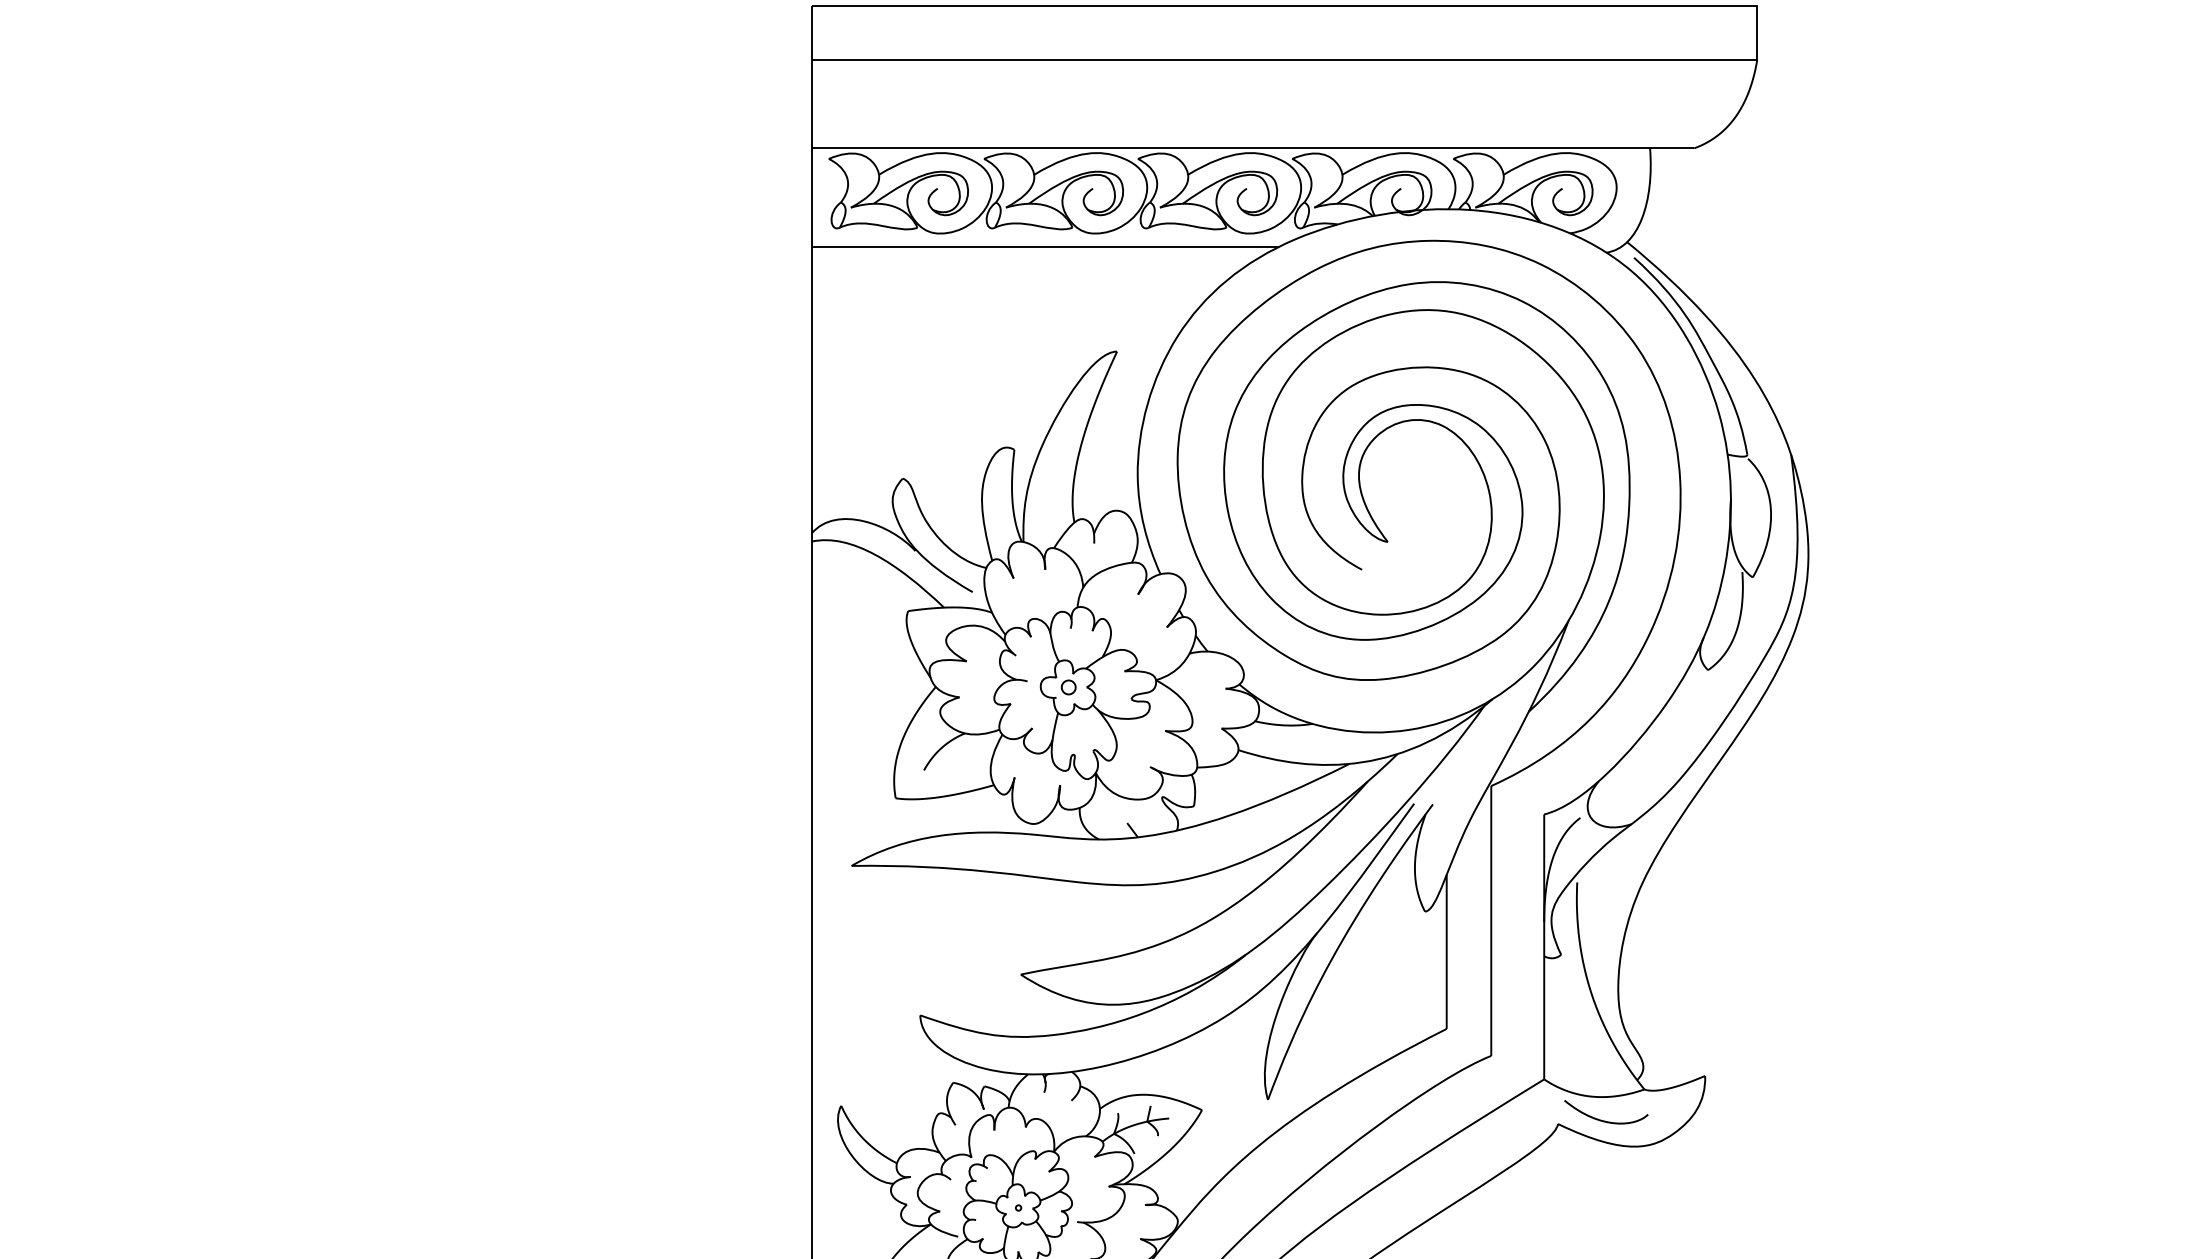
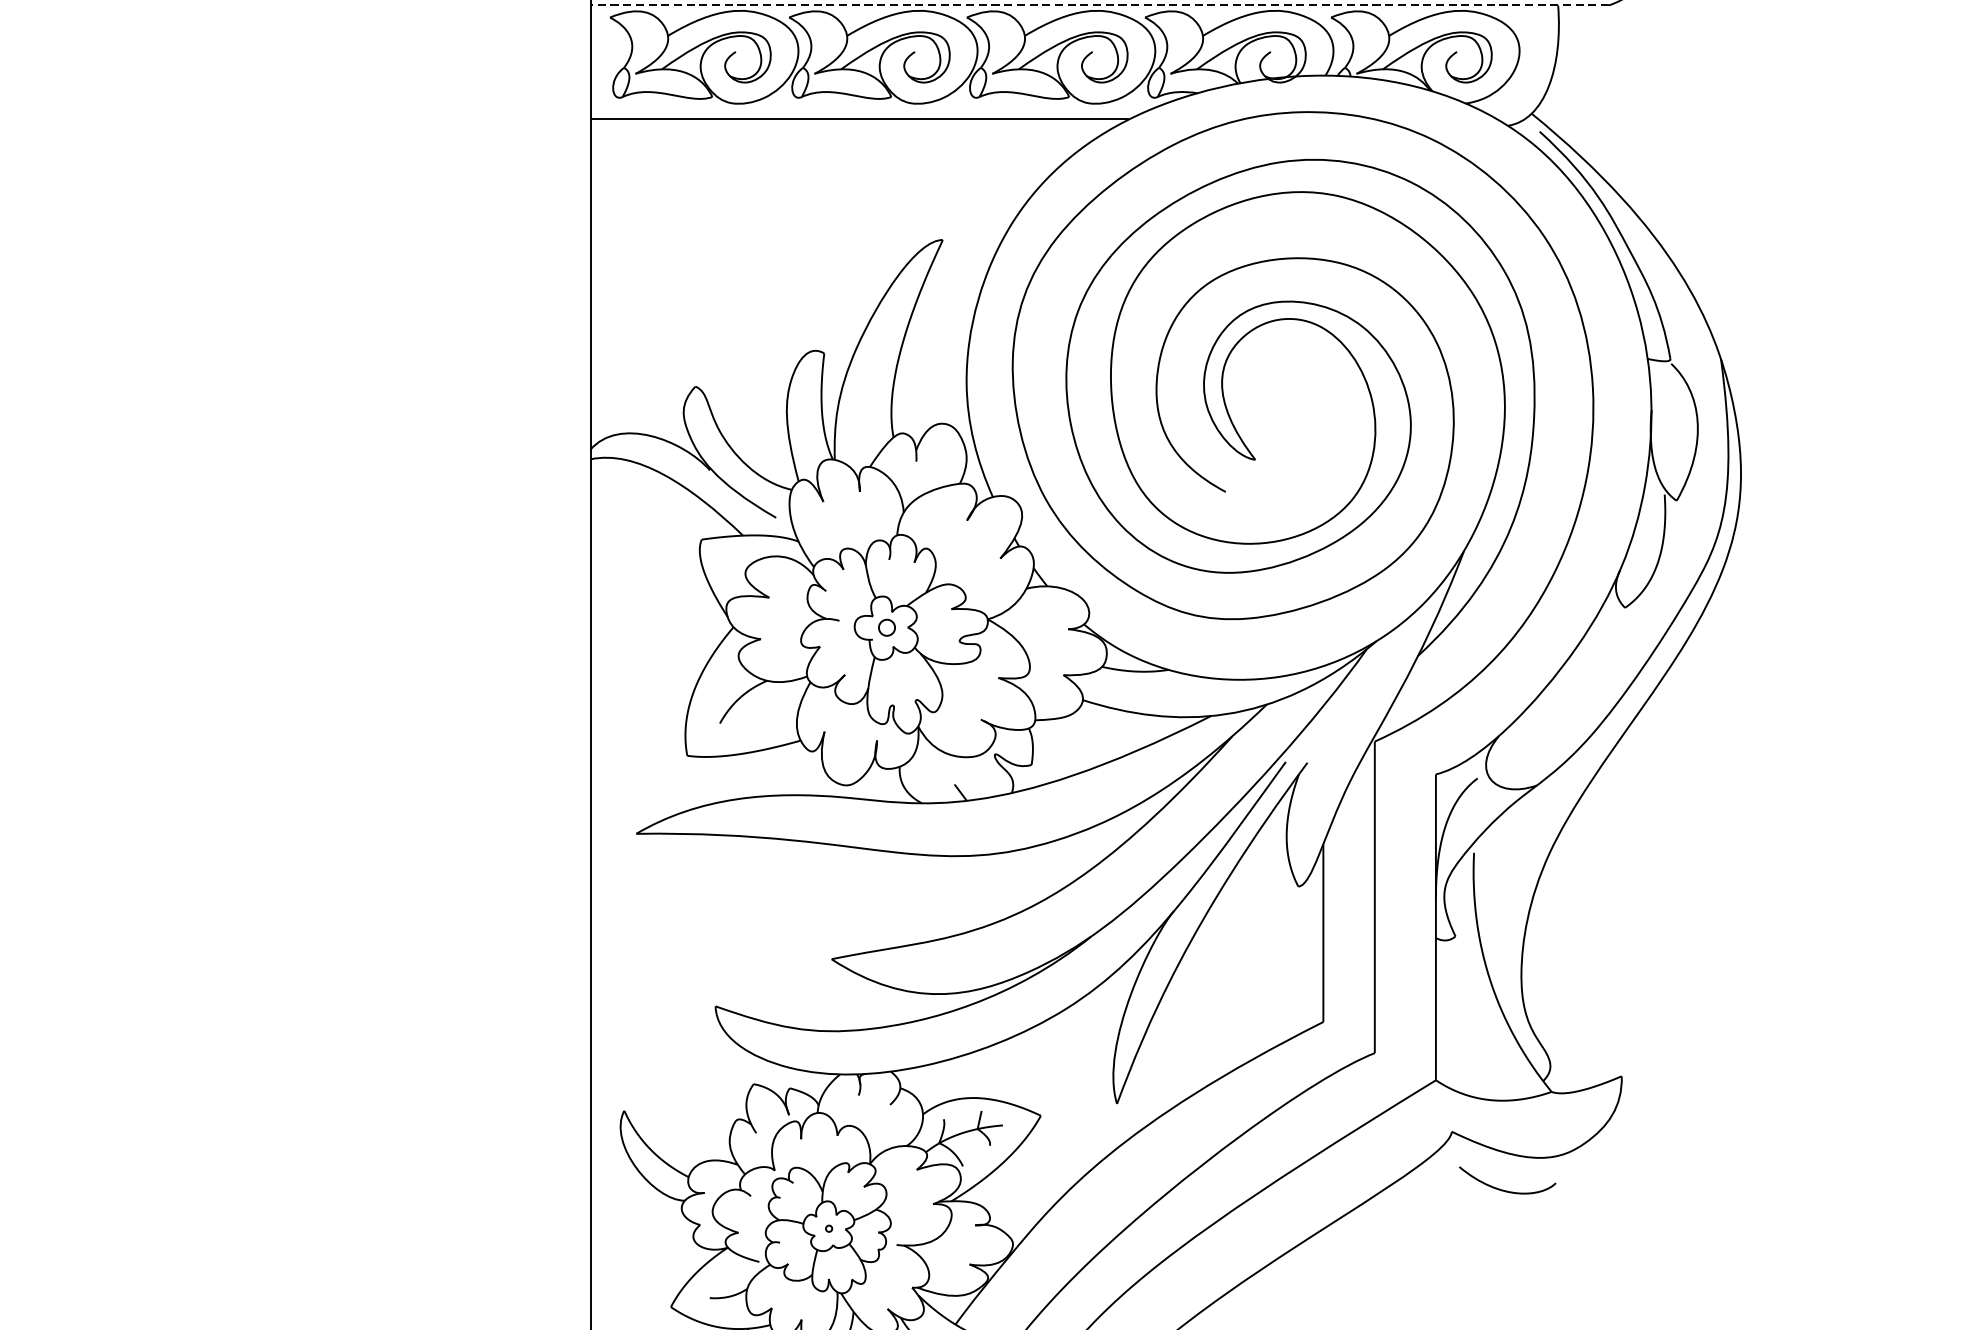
line: (1252, 148) -> (1099, 5), solid -> dashed
curve: (1605, 1120) -> (1506, 1190), moved

